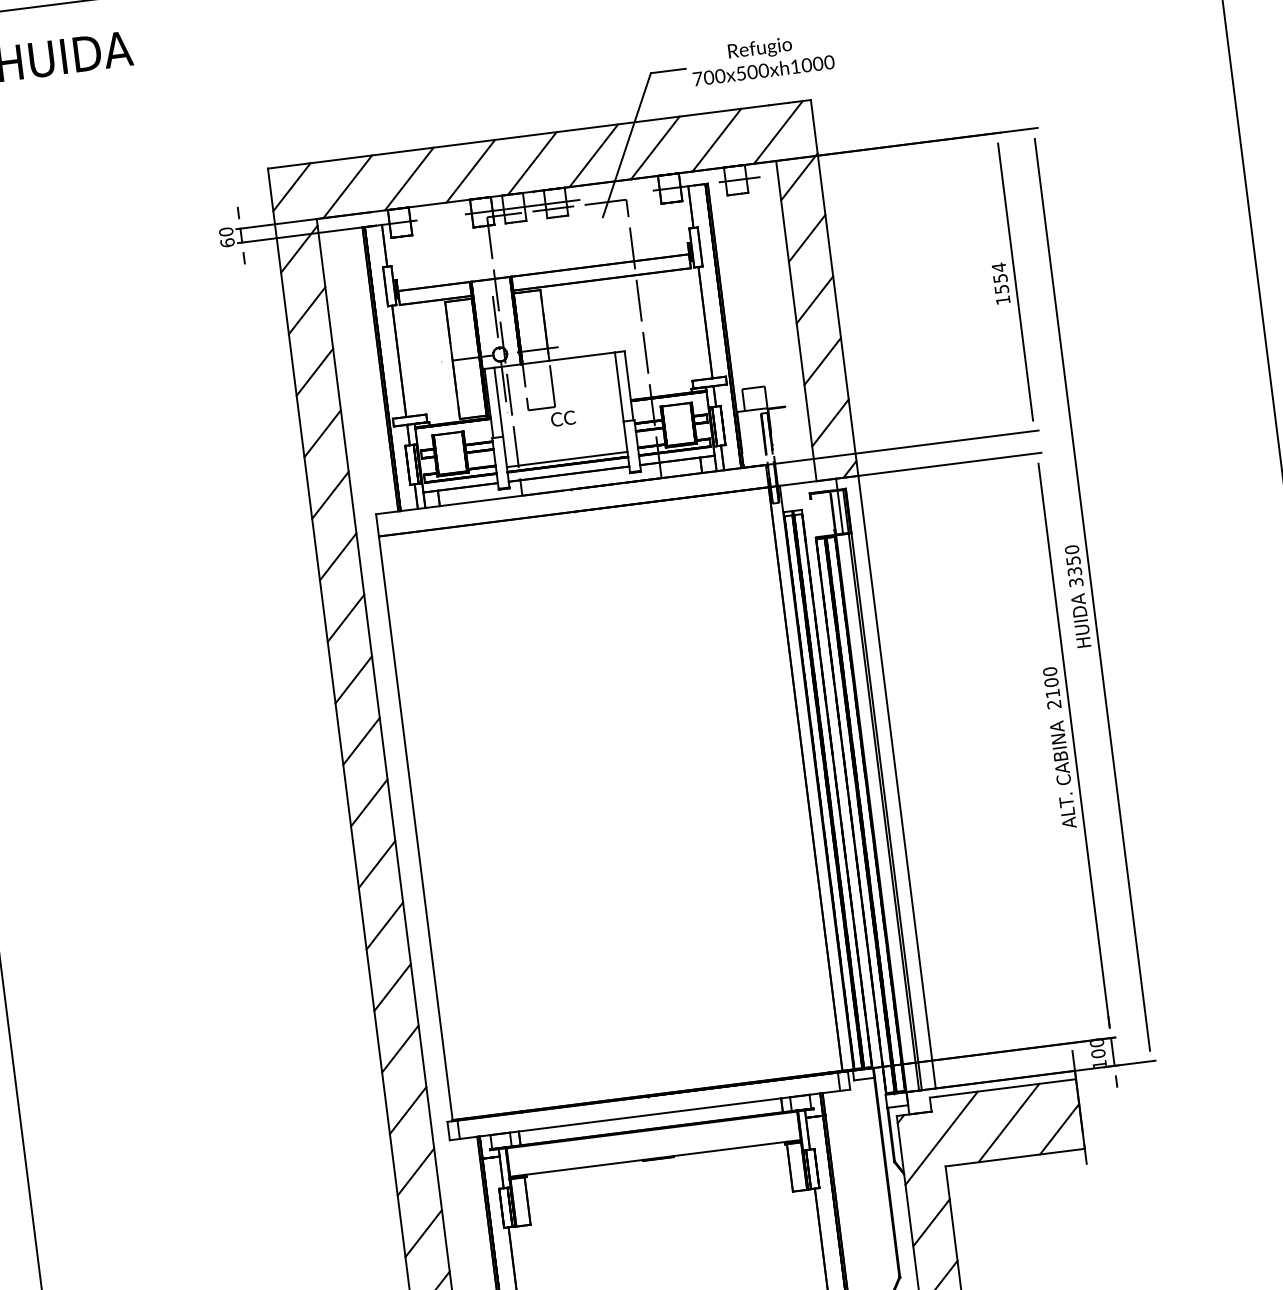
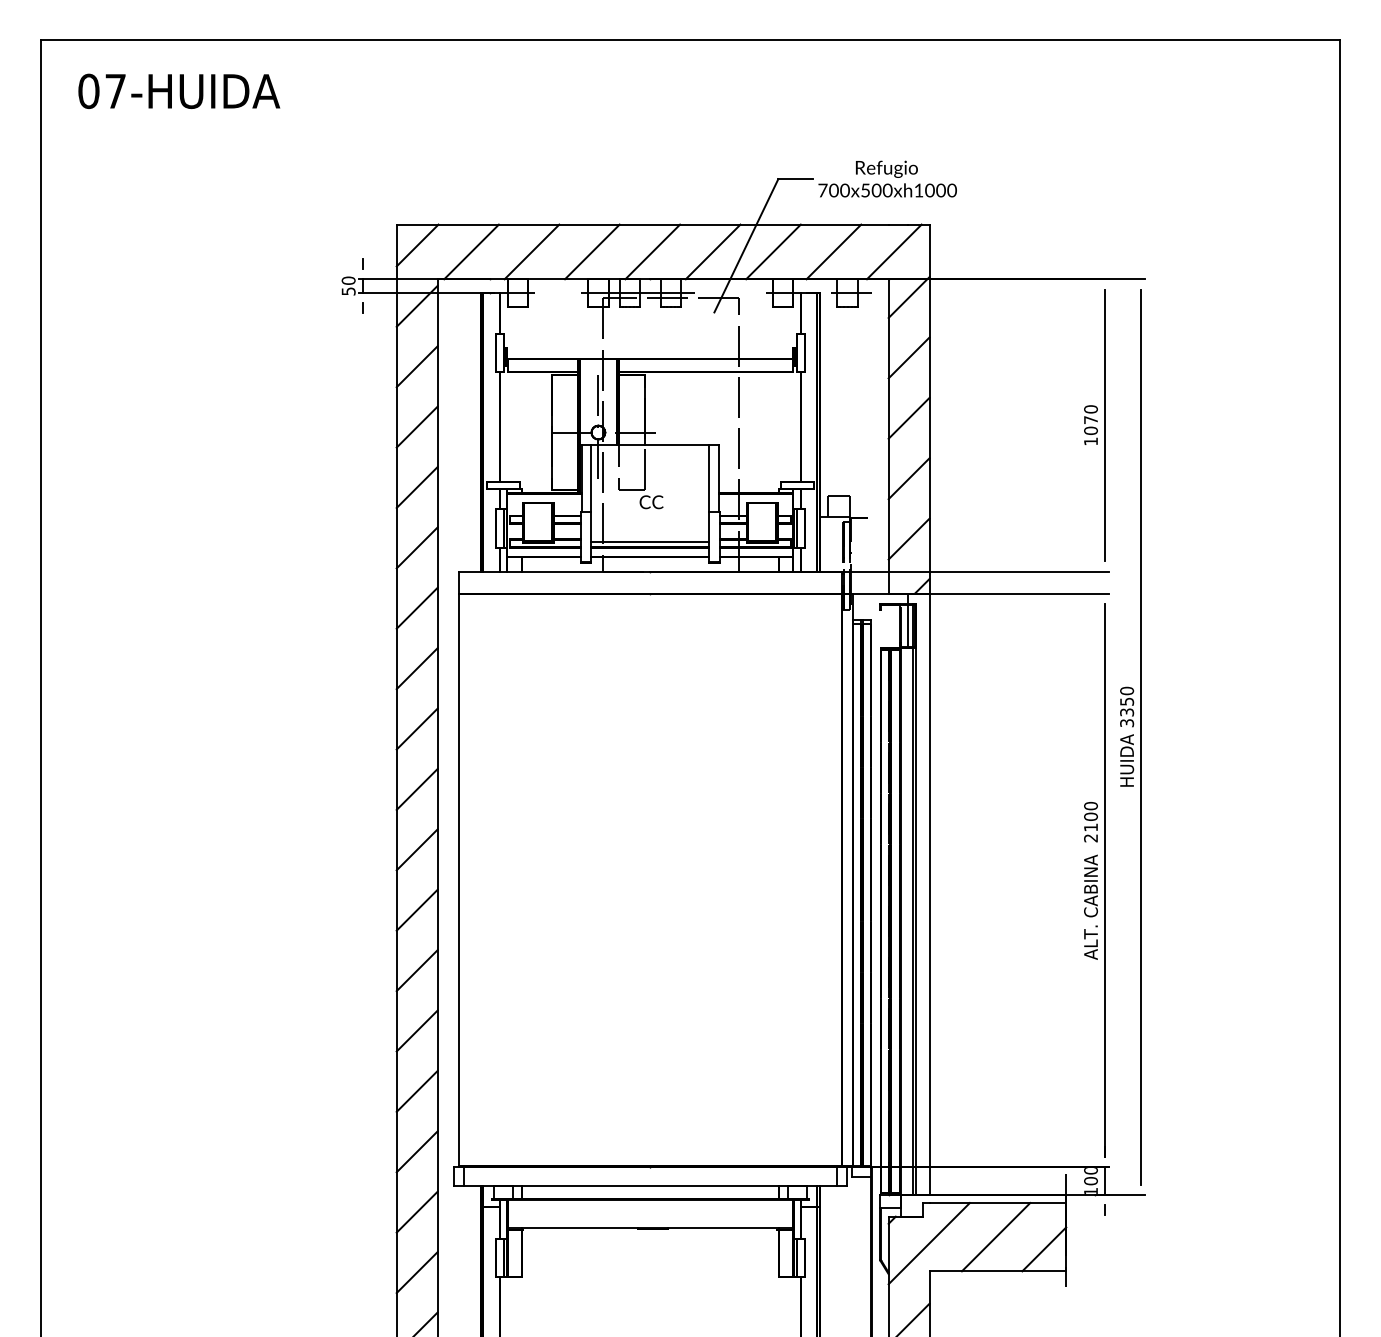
text: (227, 242) -> (348, 291), 60 -> 50
text: (999, 277) -> (1090, 419), 1554 -> 1070

